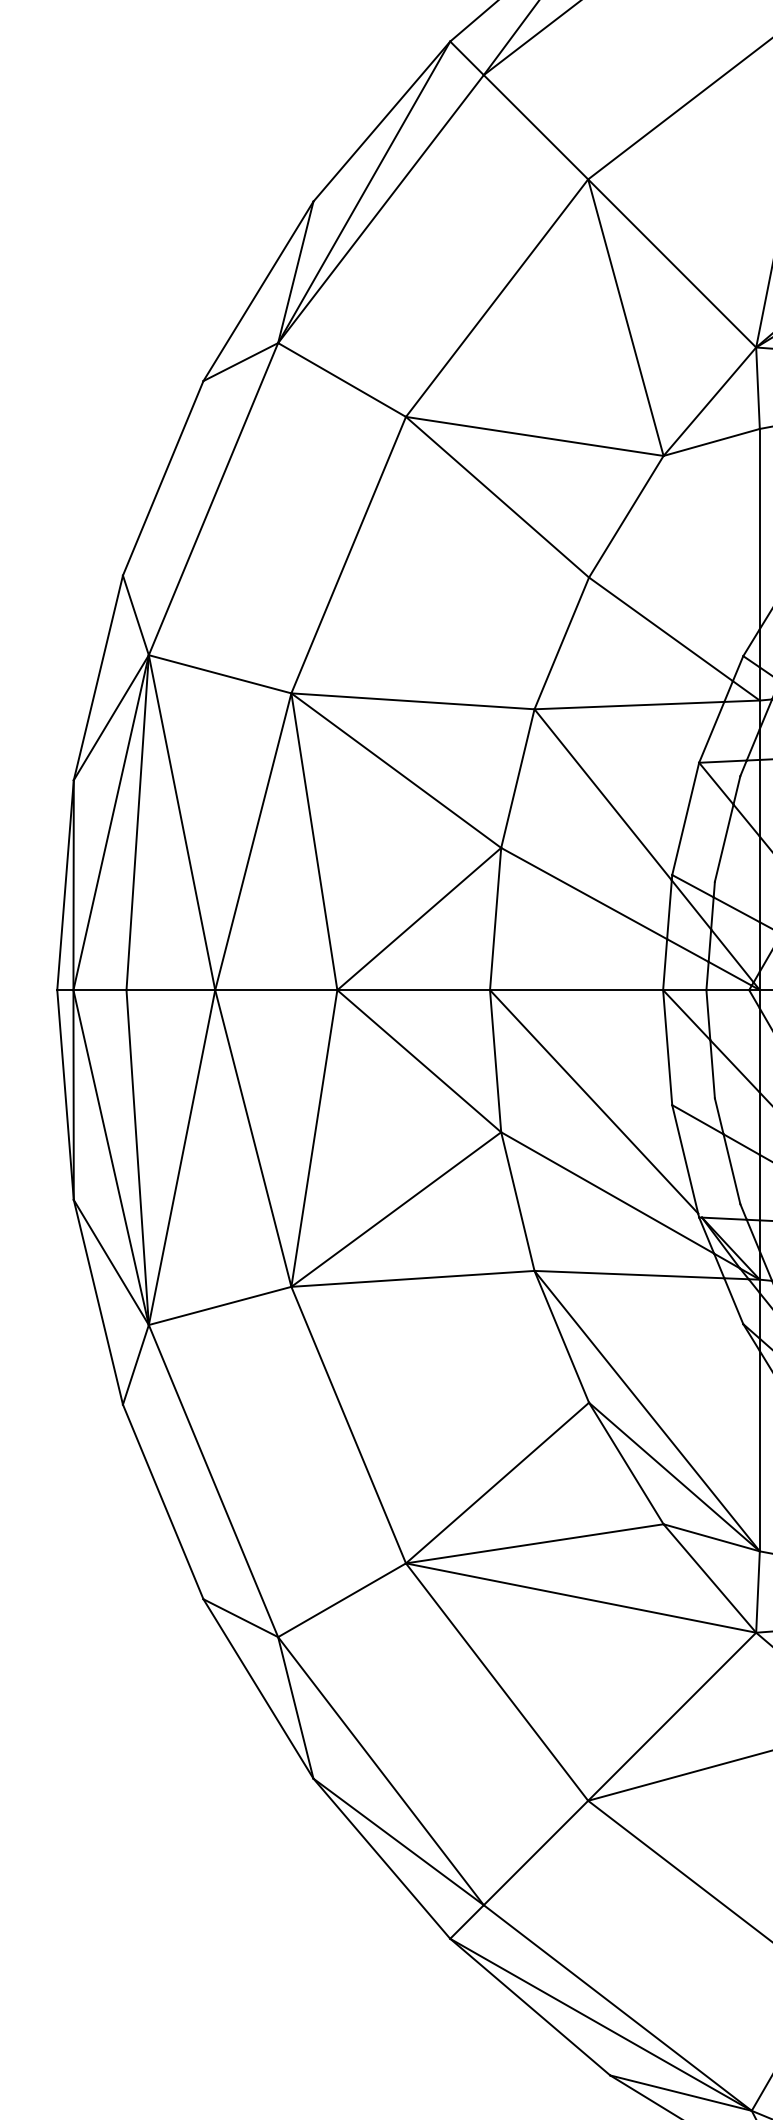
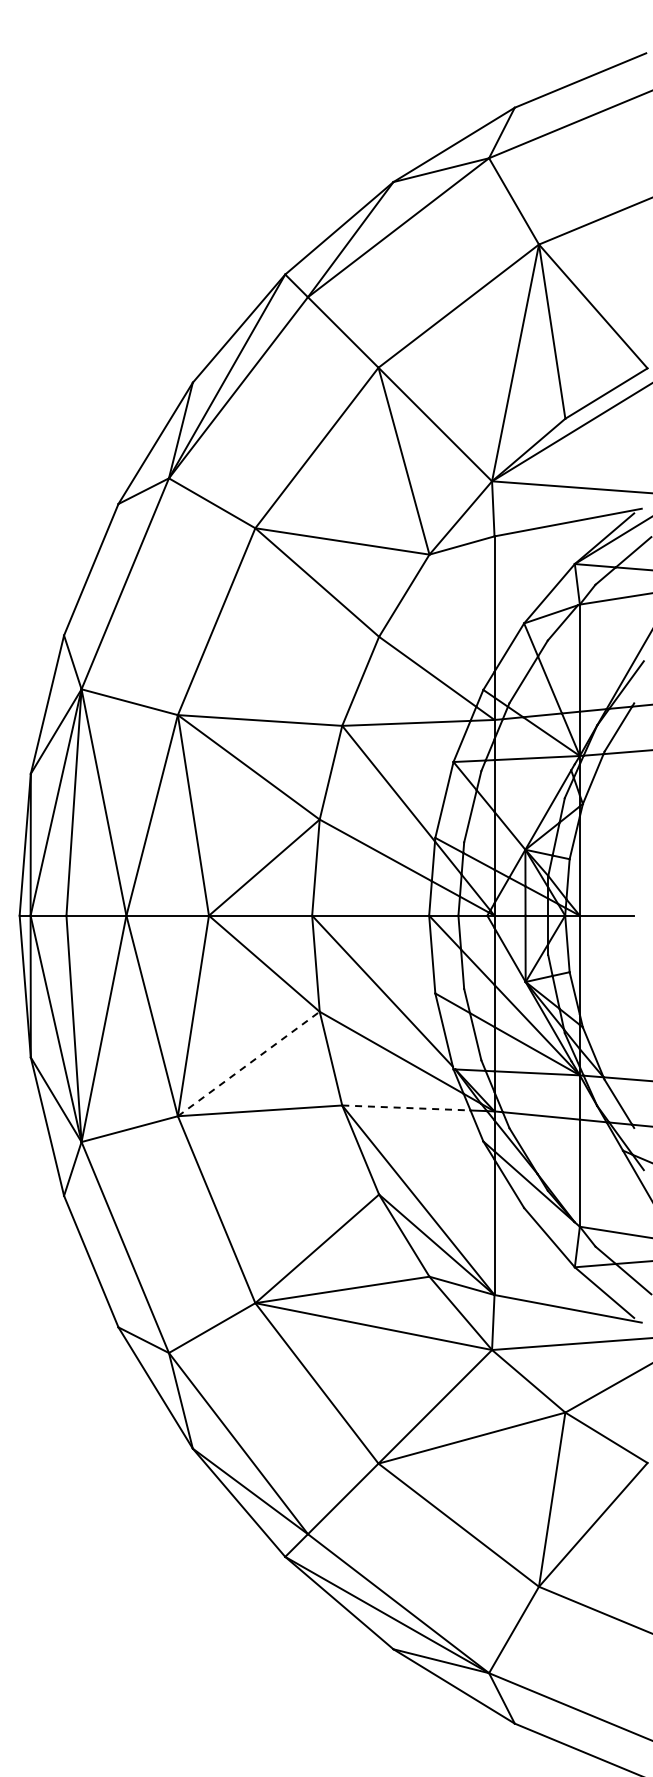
line: (397, 1208) -> (249, 1063), solid -> dashed
line: (629, 1273) -> (406, 1107), solid -> dashed

